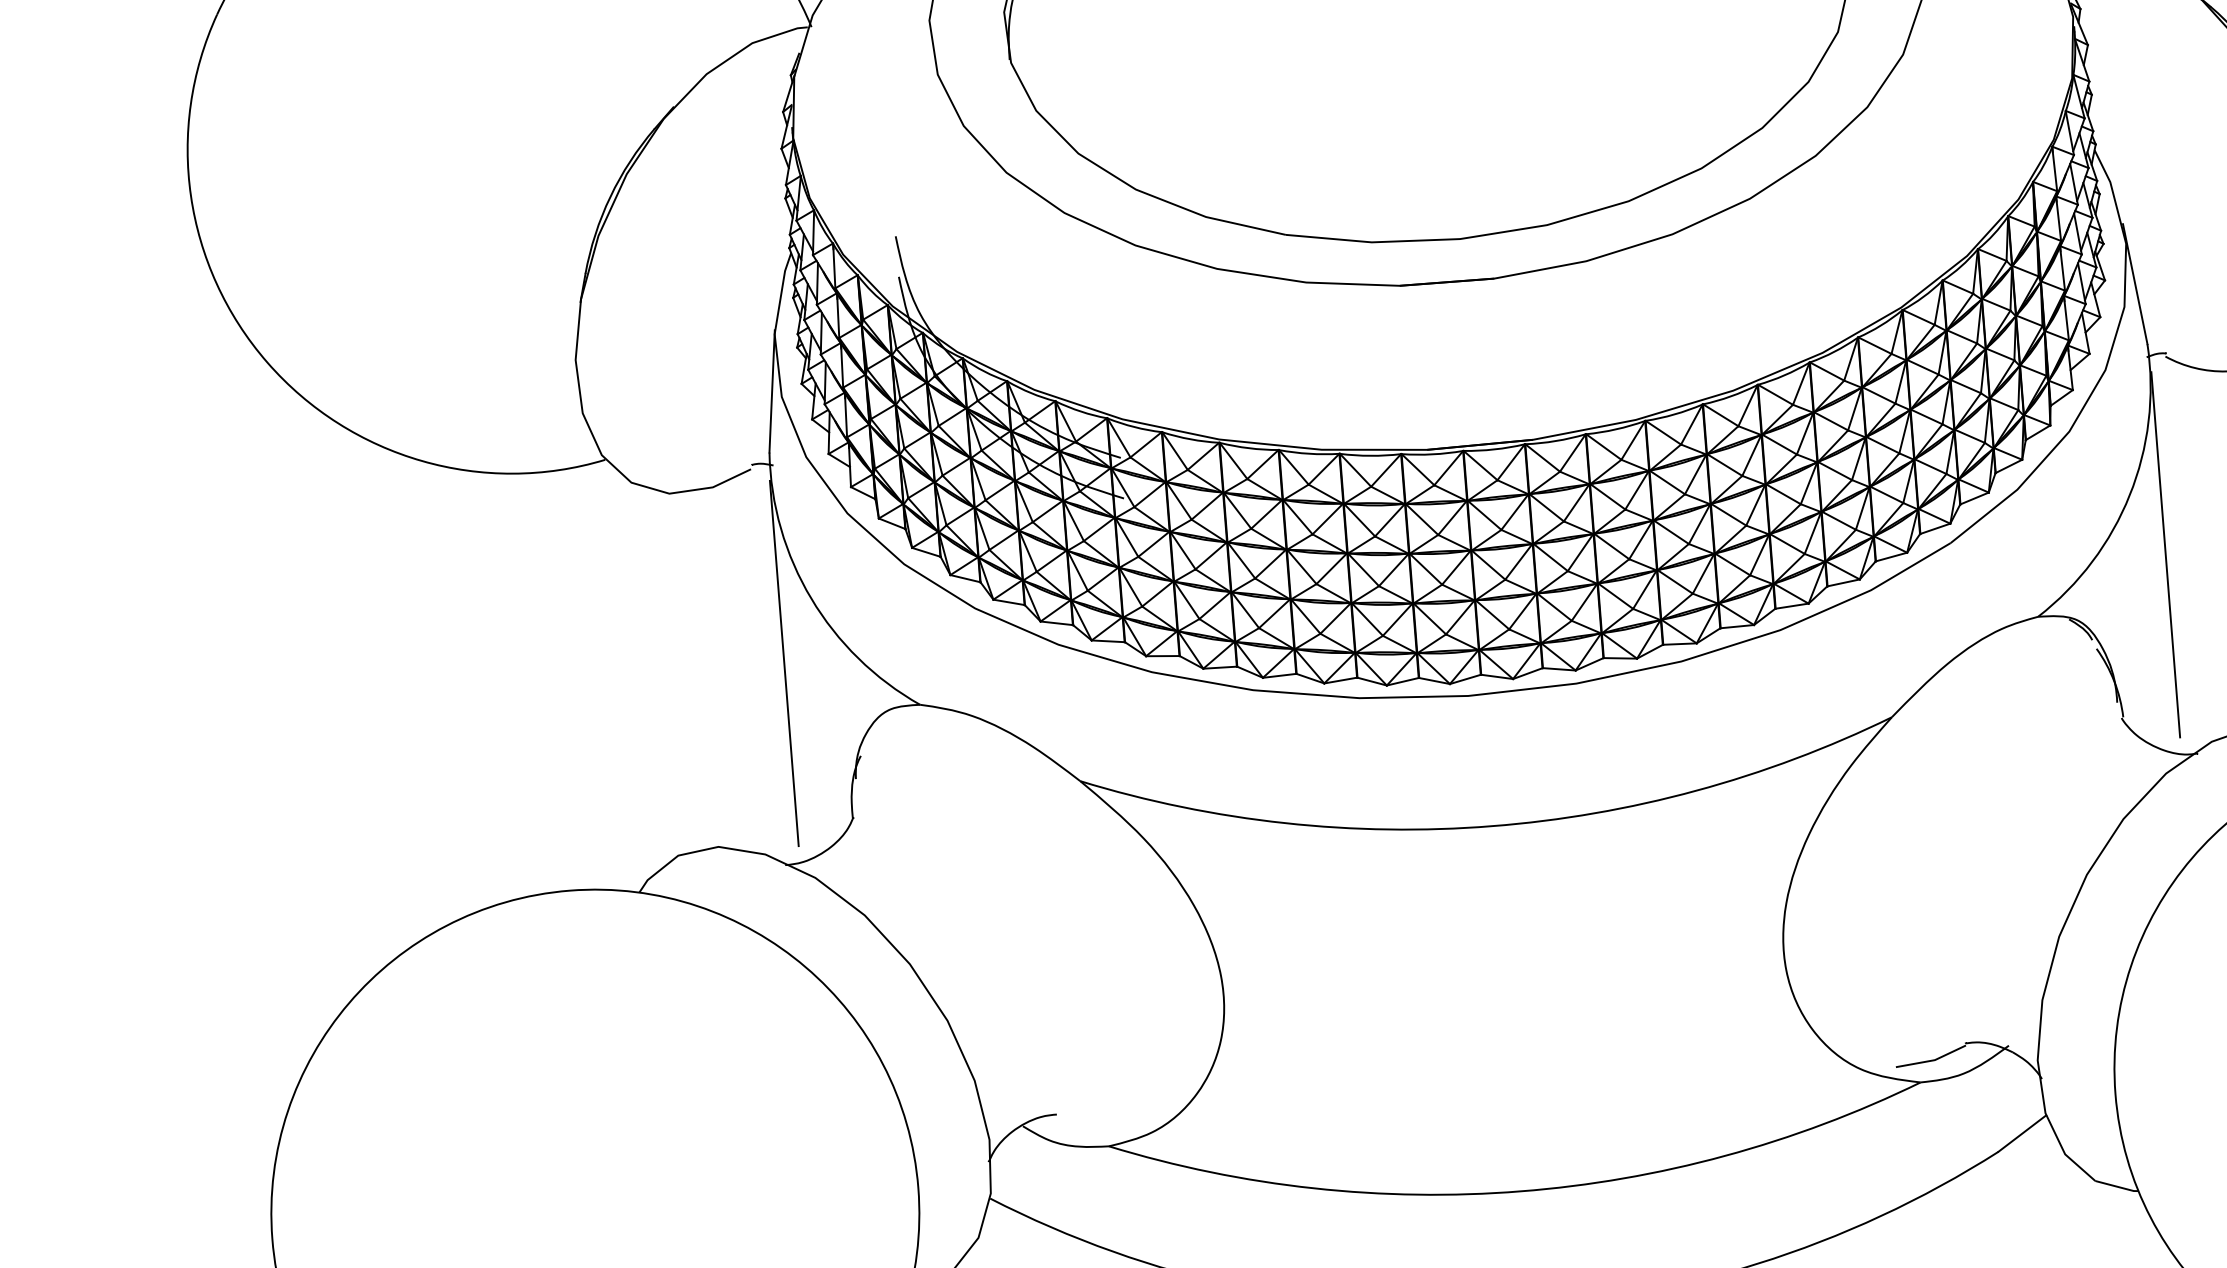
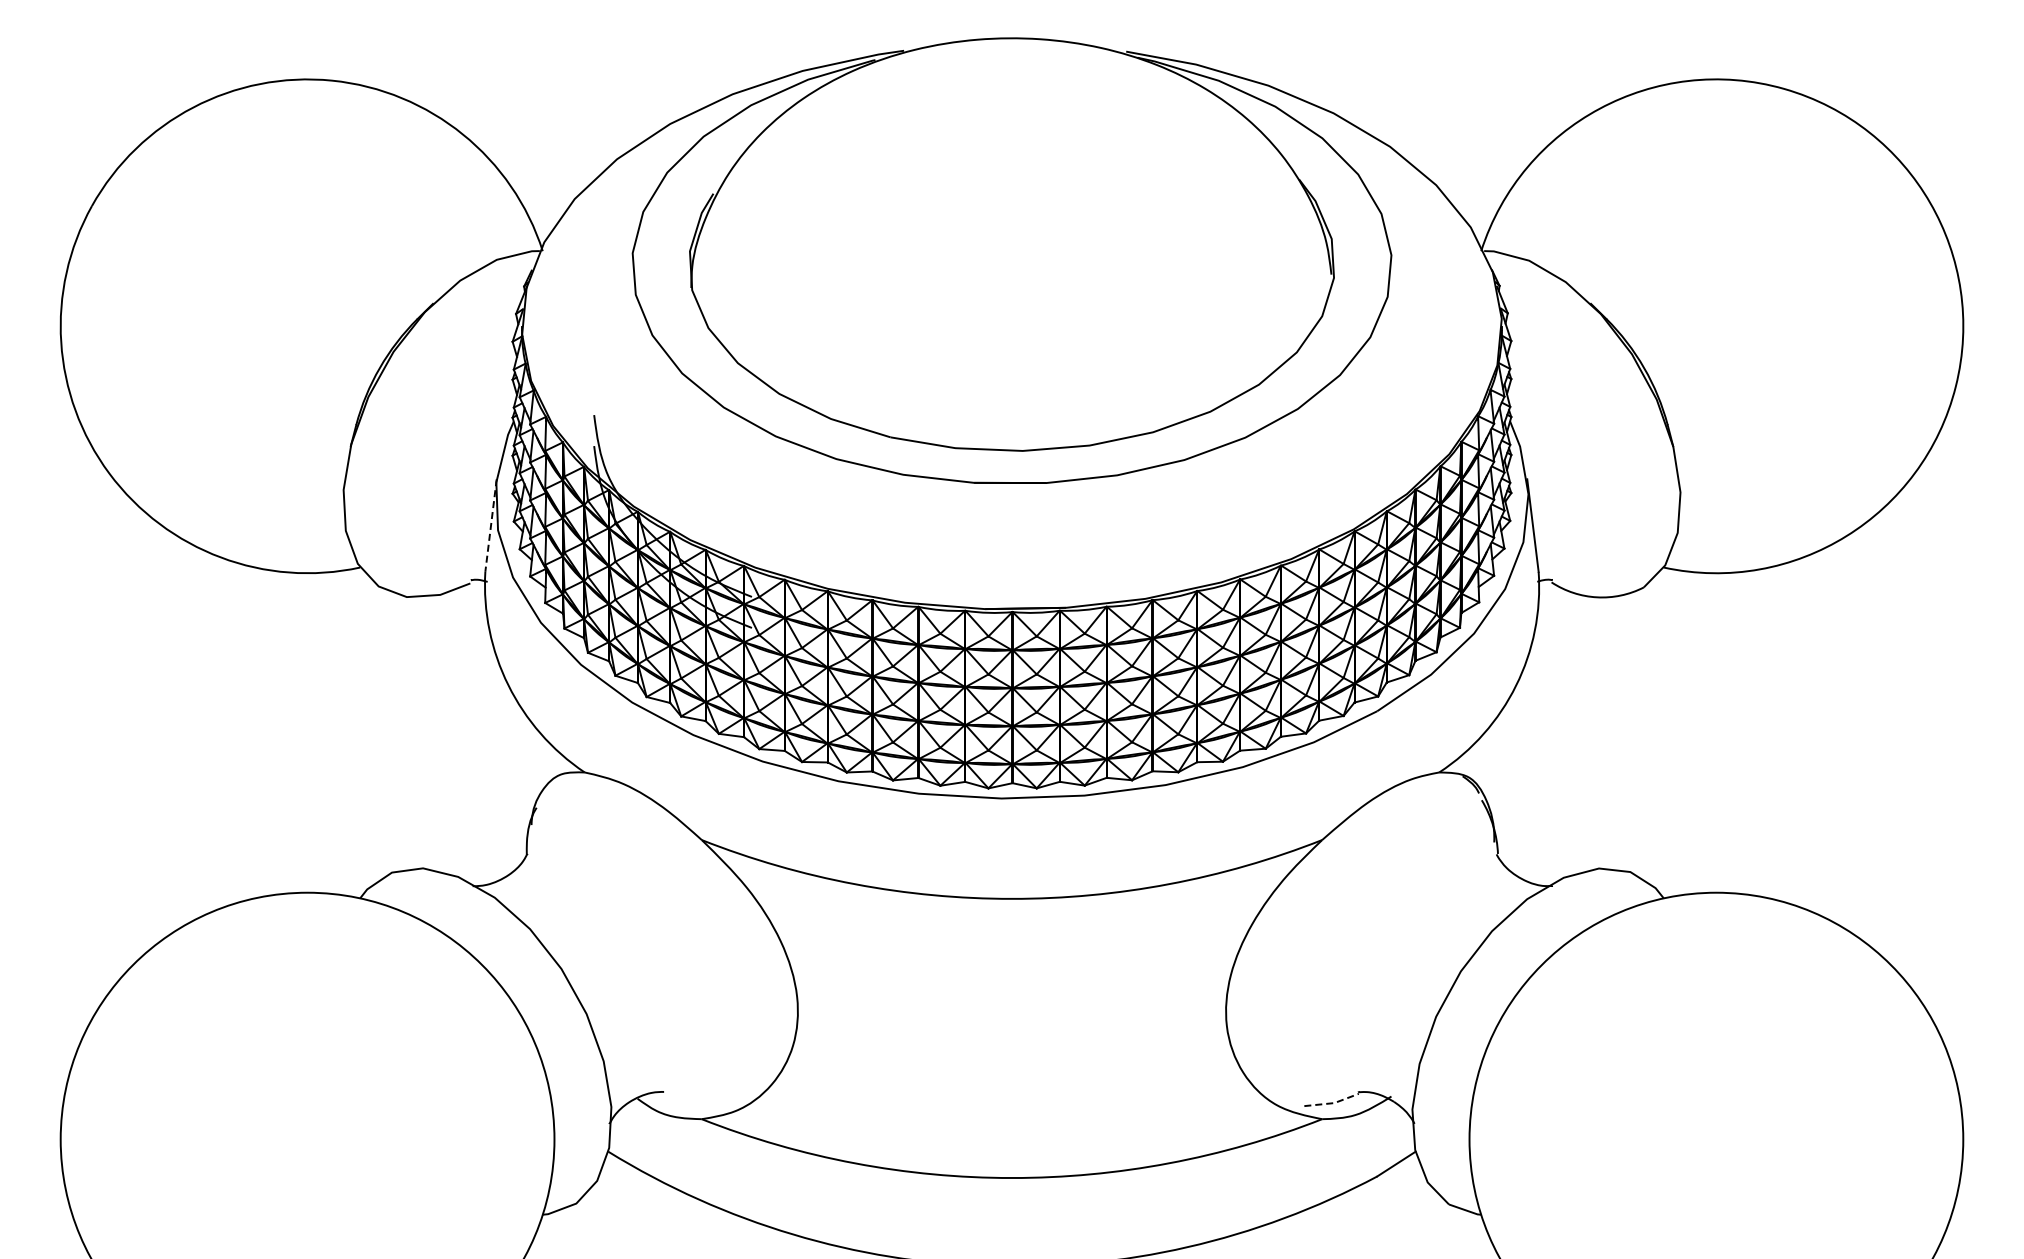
line: (772, 391) -> (491, 525), solid -> dashed
line: (2165, 554) -> (1539, 732), removed
line: (784, 662) -> (484, 732), removed
line: (1933, 1060) -> (1333, 1103), solid -> dashed

